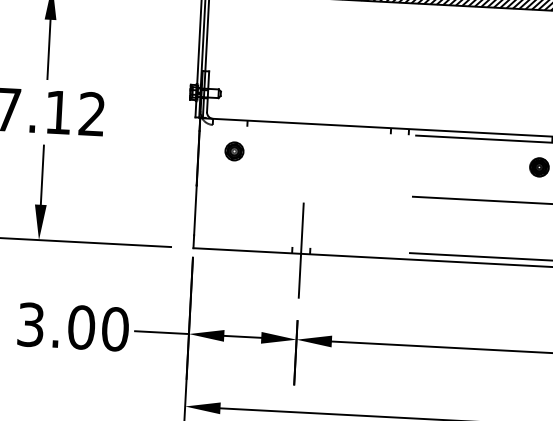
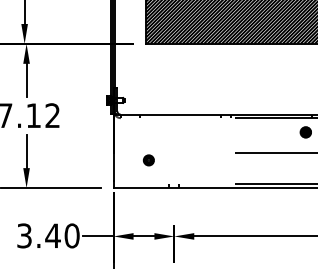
part: (233, 151) -> (148, 160), moved
line: (301, 251) -> (174, 186), removed
text: (80, 326) -> (52, 235), 3.00 -> 3.40

